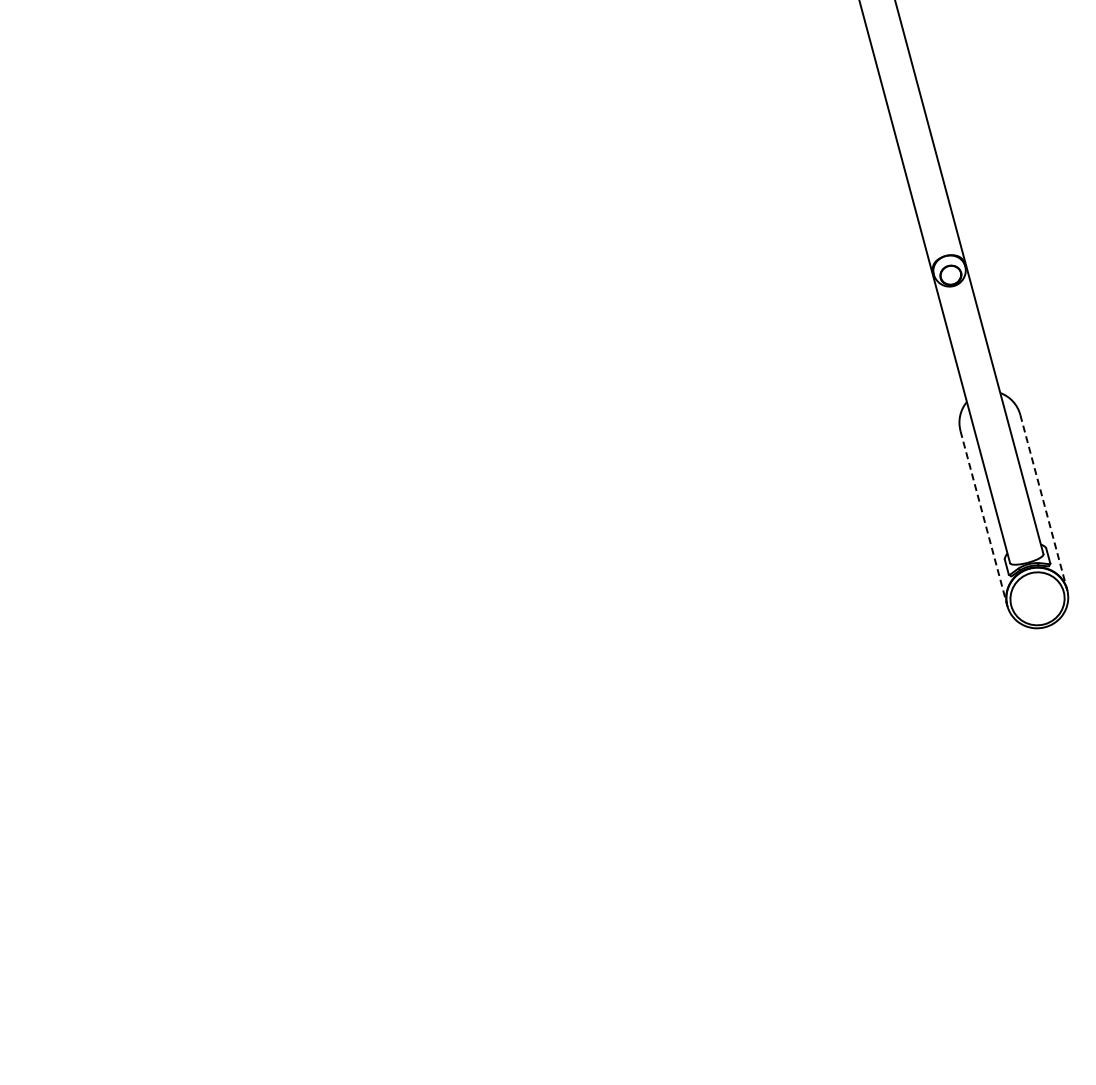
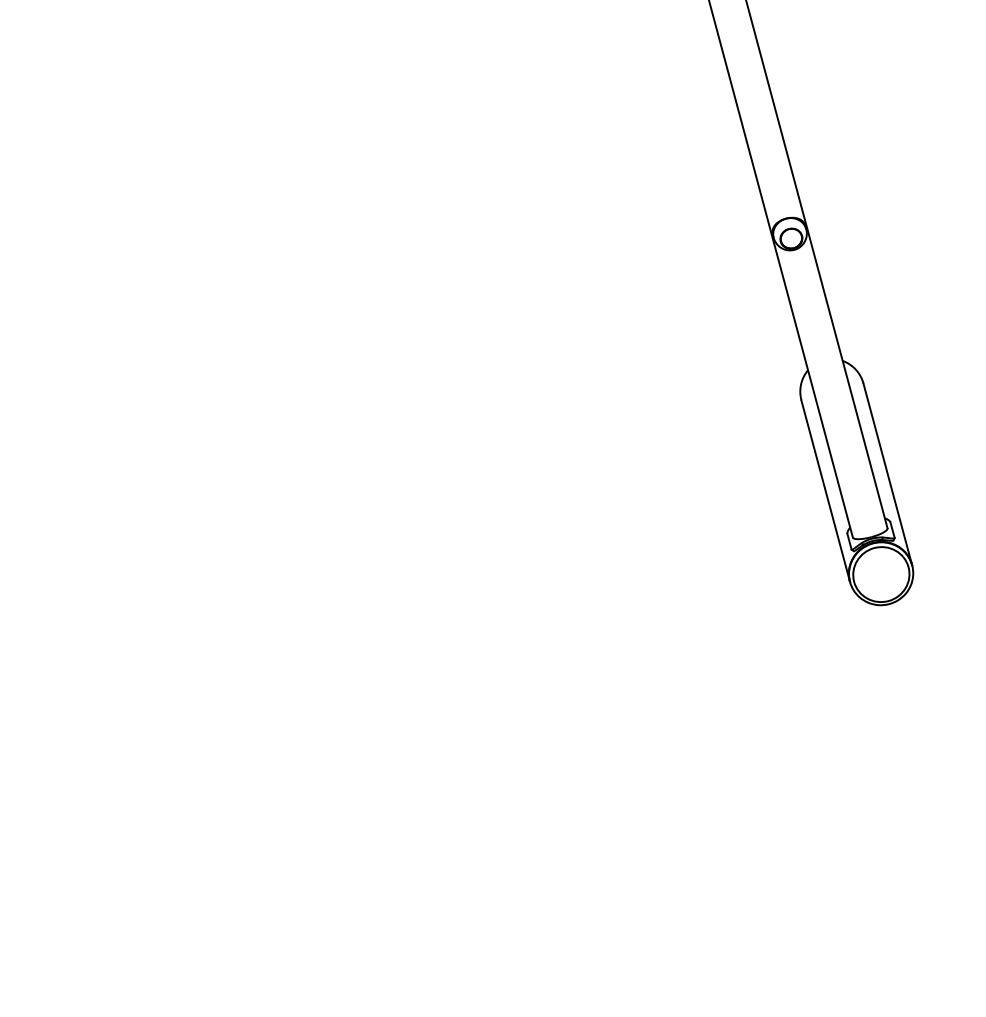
line: (1043, 502) -> (887, 474), dashed -> solid
line: (984, 518) -> (826, 491), dashed -> solid

